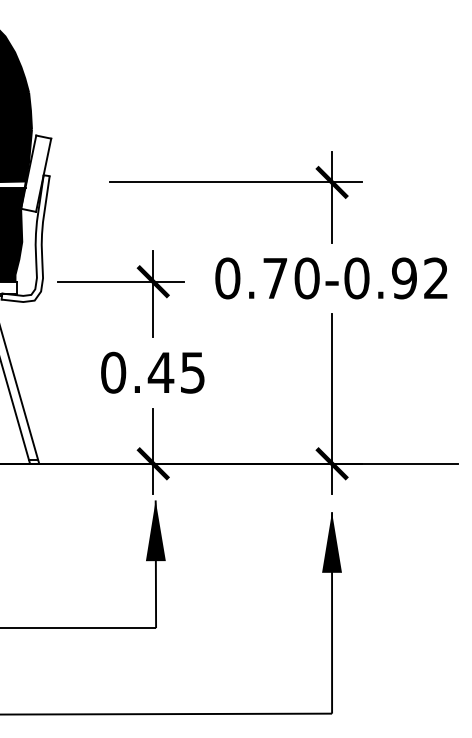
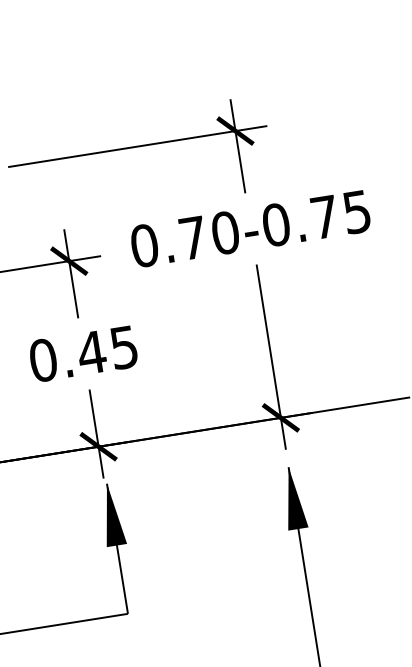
text: (419, 278) -> (340, 214), 0.70-0.92 -> 0.70-0.75

